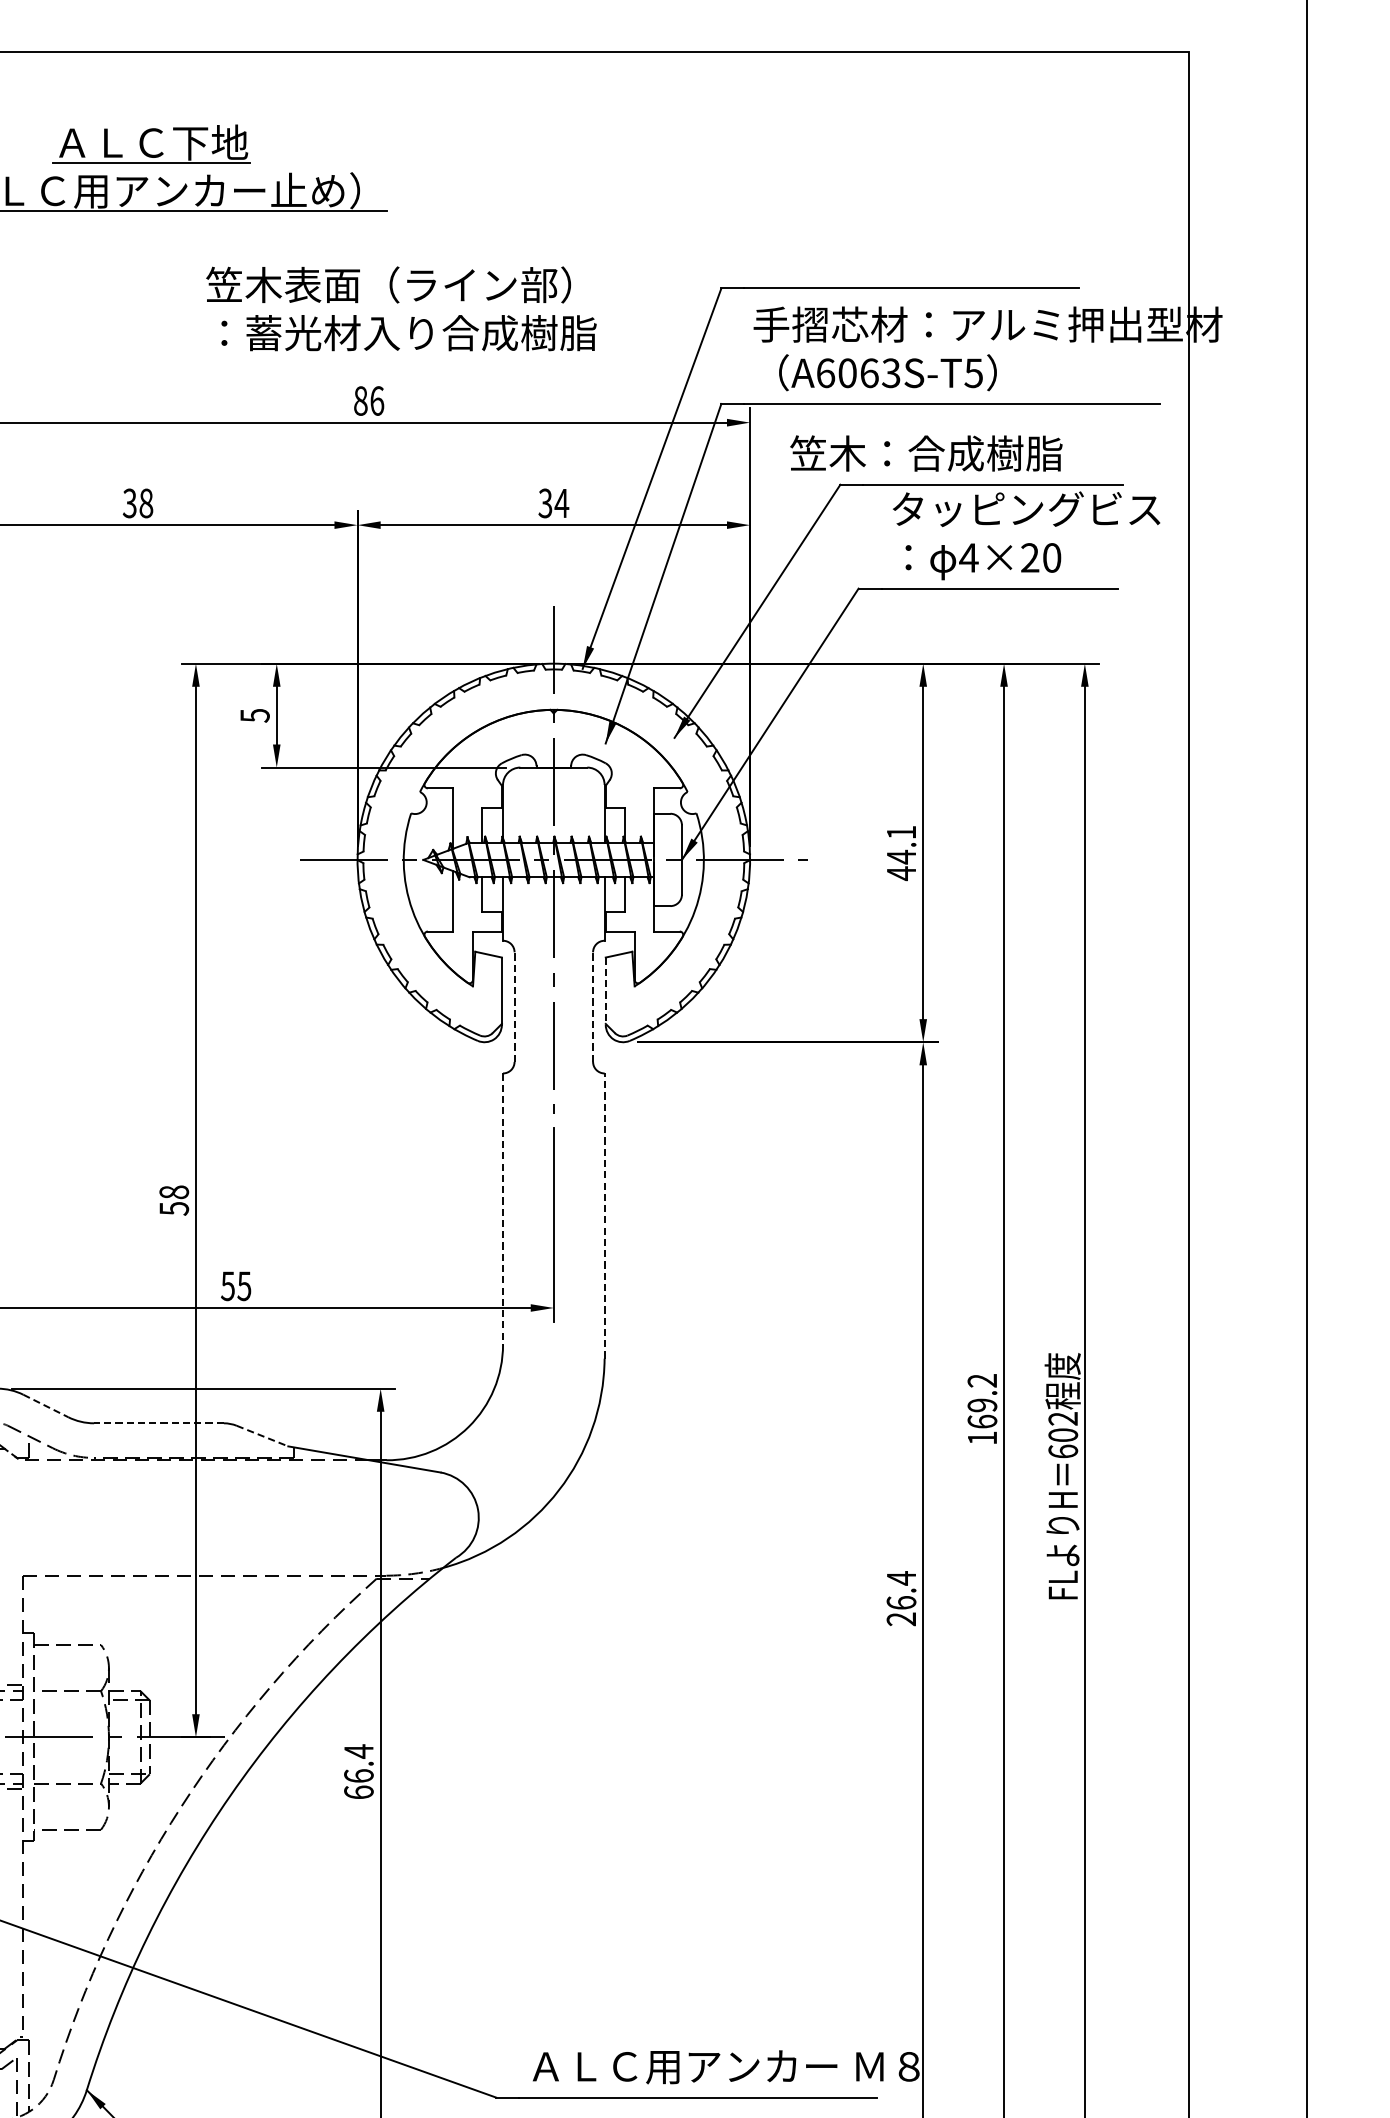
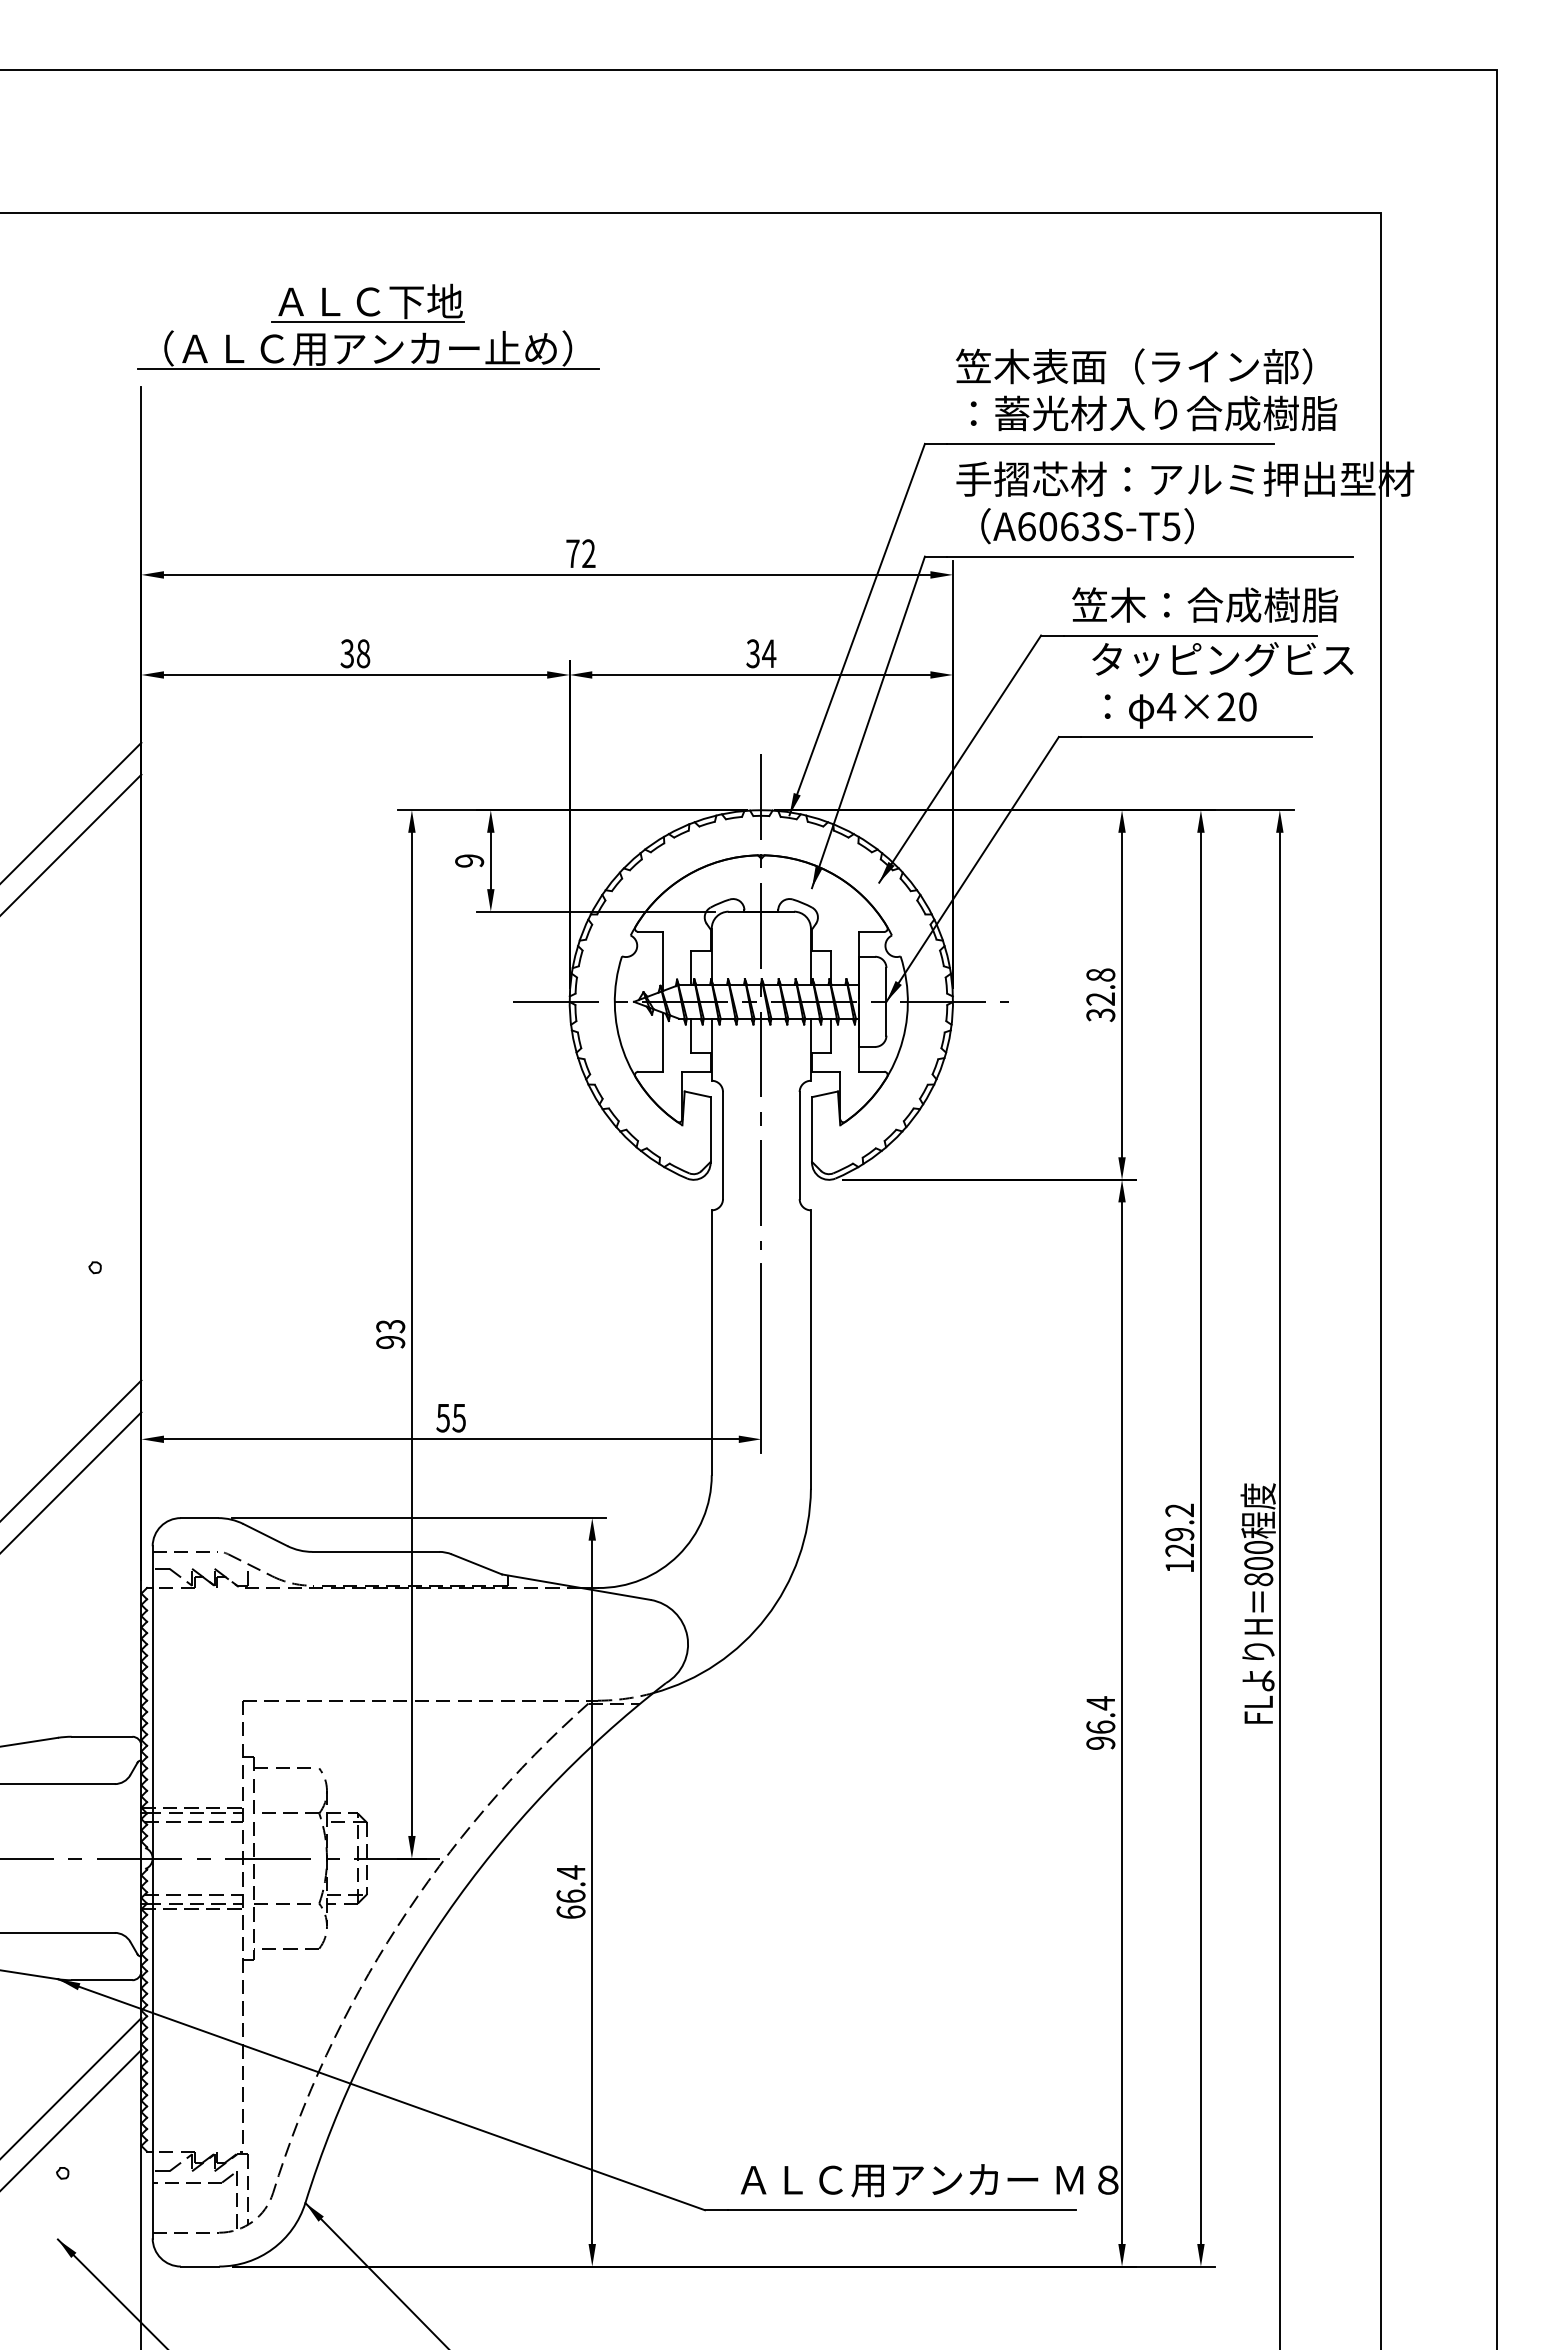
text: (401, 308) -> (1146, 389), moved
text: (368, 400) -> (580, 553), 86 -> 72
text: (926, 452) -> (1205, 604), moved
text: (254, 715) -> (469, 860), 5 -> 9
text: (901, 853) -> (1100, 995), 44.1 -> 32.8
line: (606, 991) -> (812, 1130), dashed -> solid
line: (515, 1007) -> (723, 1145), dashed -> solid
line: (592, 1007) -> (799, 1145), dashed -> solid
text: (174, 1200) -> (390, 1334), 58 -> 93
line: (502, 1209) -> (711, 1343), dashed -> solid
line: (604, 1215) -> (810, 1349), dashed -> solid
line: (45, 1406) -> (265, 1535), dashed -> solid
text: (982, 1421) -> (1179, 1550), 169.2 -> 129.2
line: (158, 1422) -> (375, 1551), dashed -> solid
text: (1063, 1435) -> (1258, 1563), 602 -> 800
line: (263, 1436) -> (477, 1564), dashed -> solid
text: (901, 1618) -> (1100, 1742), 26.4 -> 96.4

